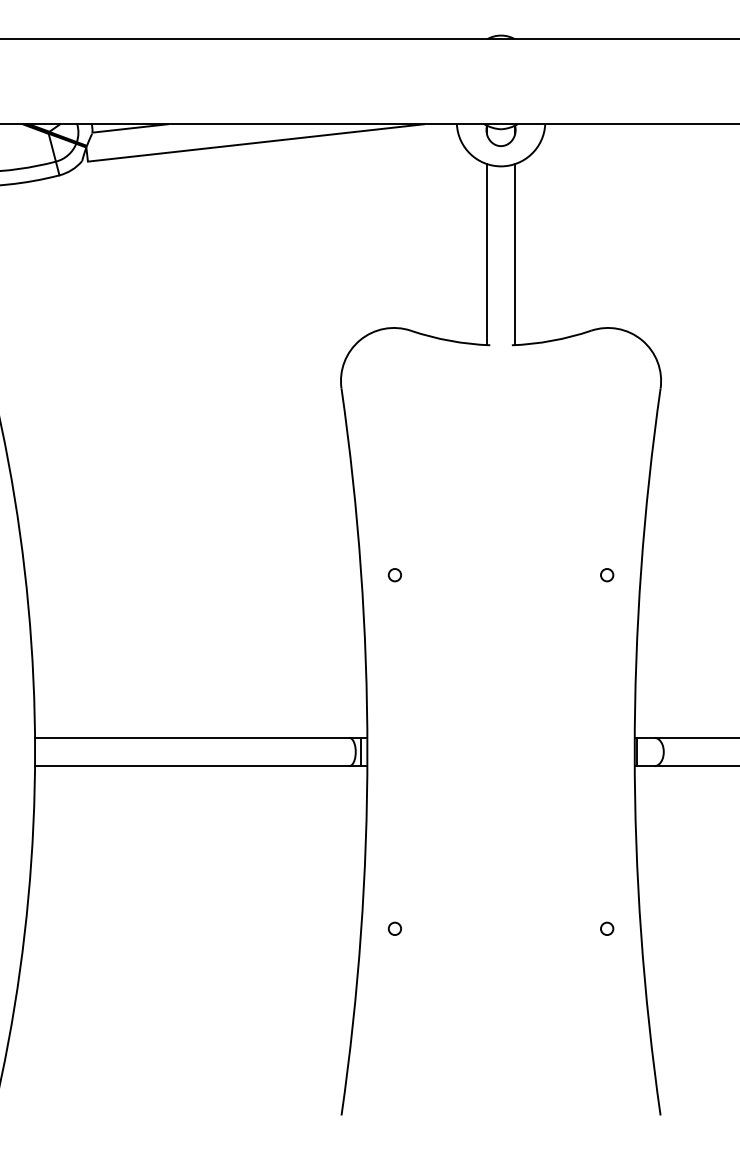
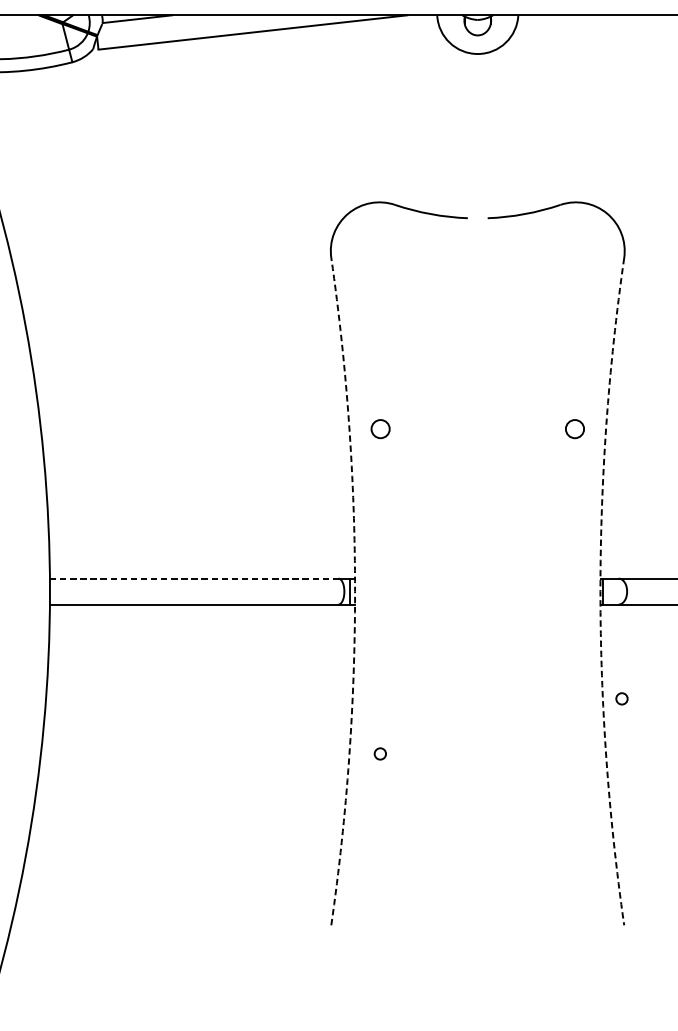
line: (486, 254) -> (464, 134), removed
line: (515, 254) -> (491, 134), removed
circle: (394, 575) -> (379, 429), size x1.6
circle: (607, 575) -> (575, 429), size x1.6
line: (192, 737) -> (194, 578), solid -> dashed
arc: (367, 752) -> (355, 592), solid -> dashed
arc: (634, 752) -> (600, 592), solid -> dashed
circle: (607, 928) -> (622, 698), moved

